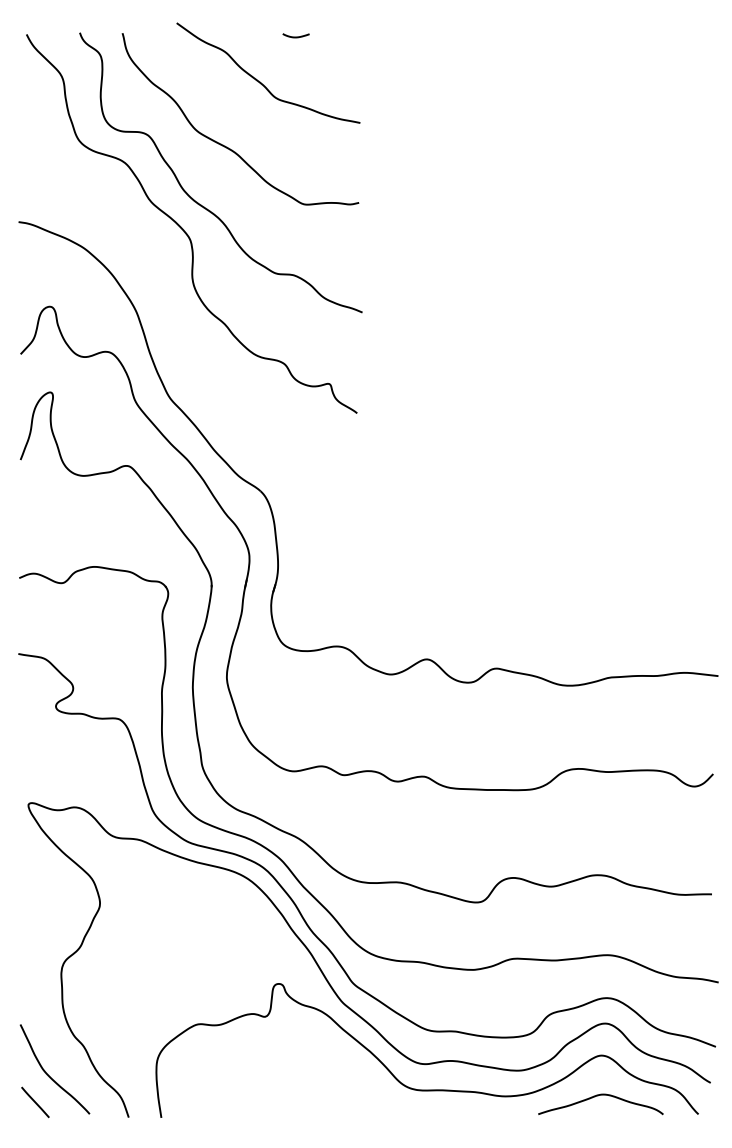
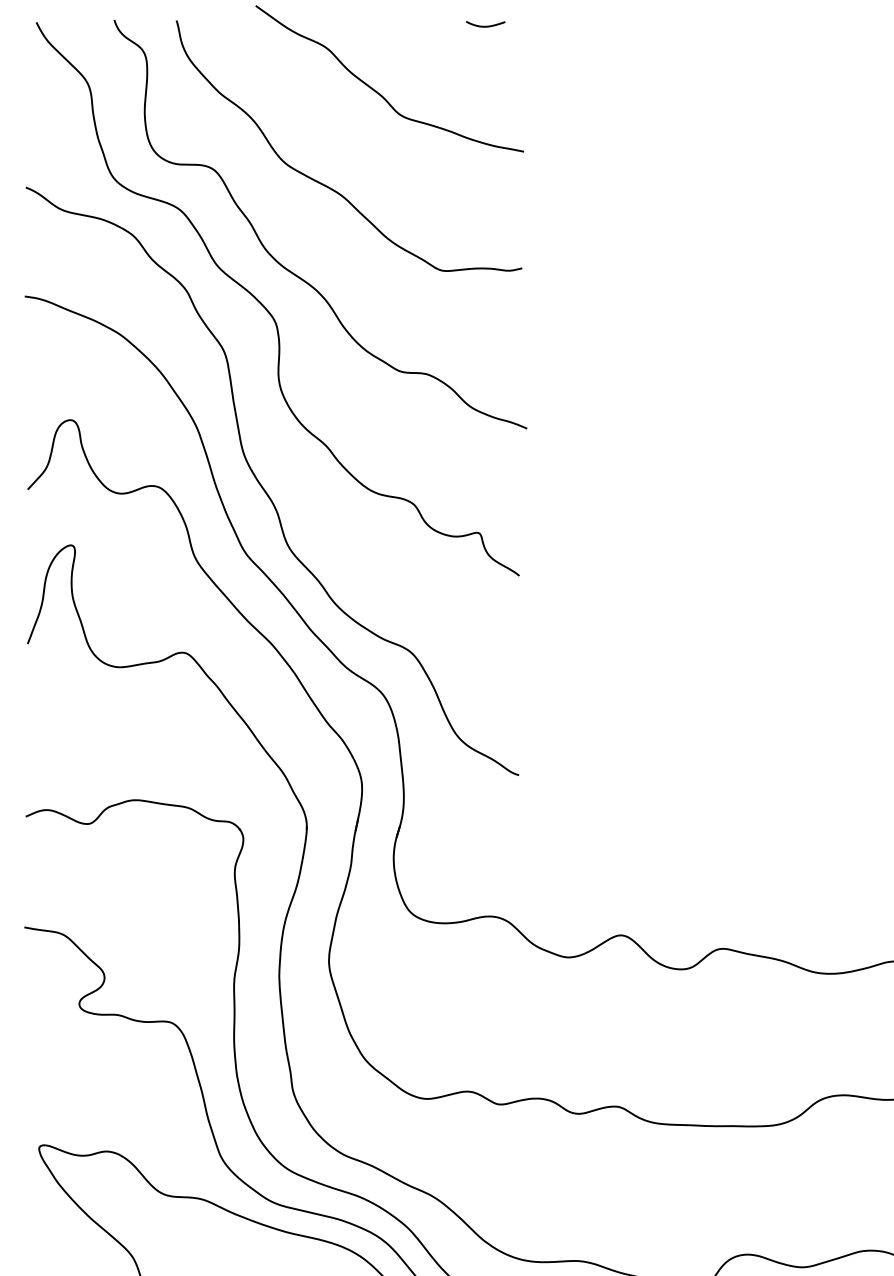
curve: (295, 36) -> (484, 25), moved
curve: (182, 352) -> (264, 487), added

